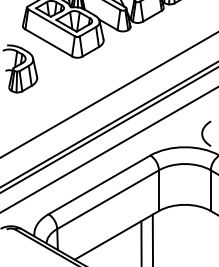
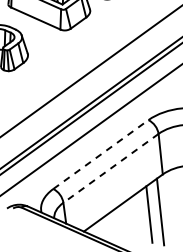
line: (99, 184) -> (100, 154), solid -> dashed
line: (108, 199) -> (111, 168), solid -> dashed

